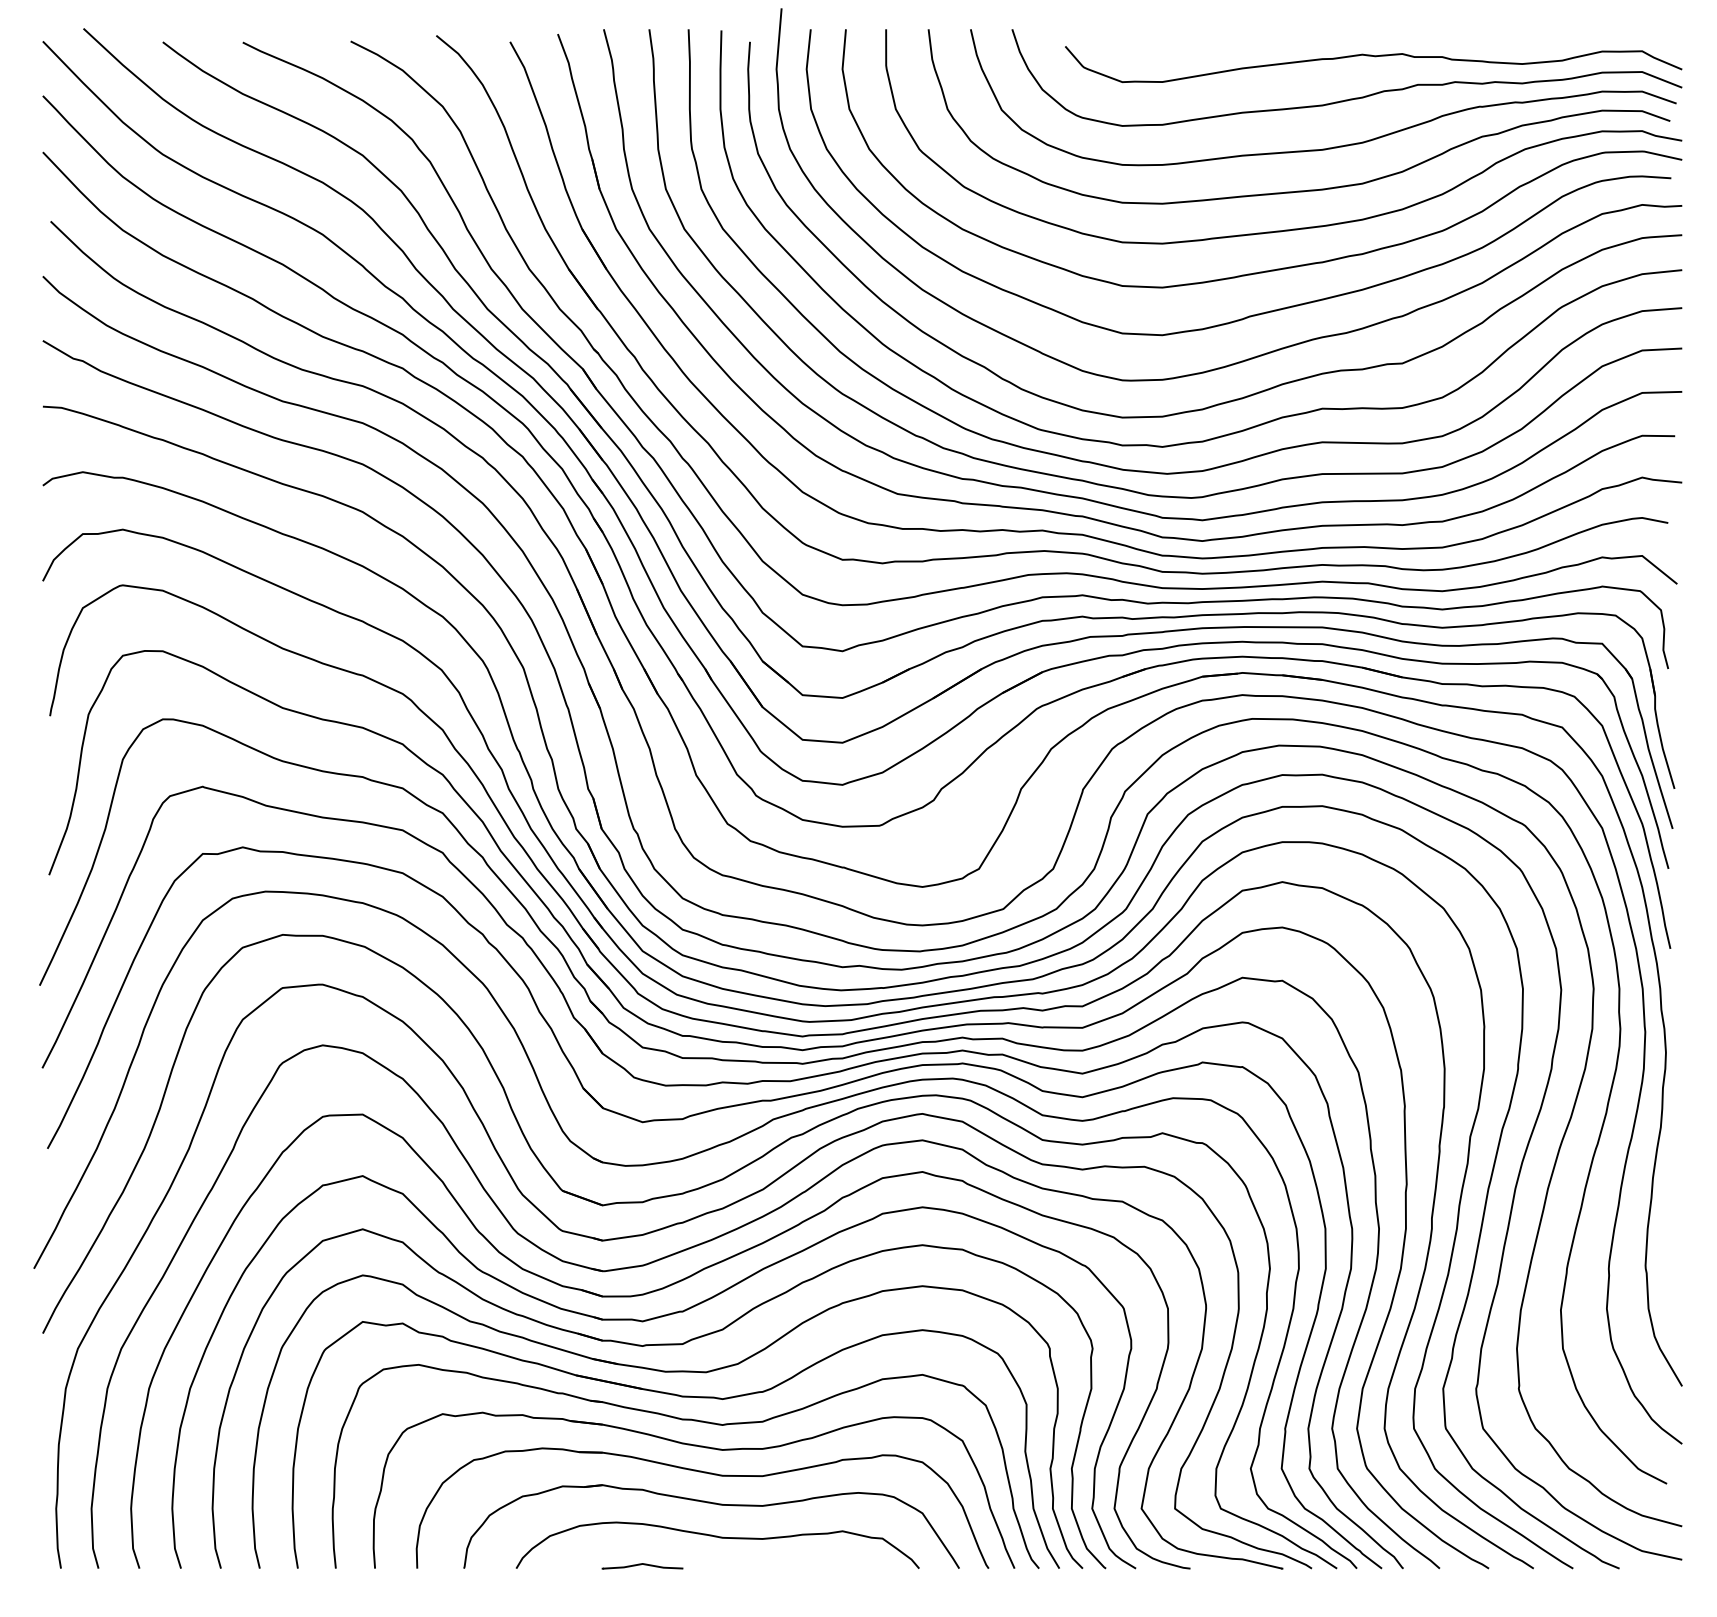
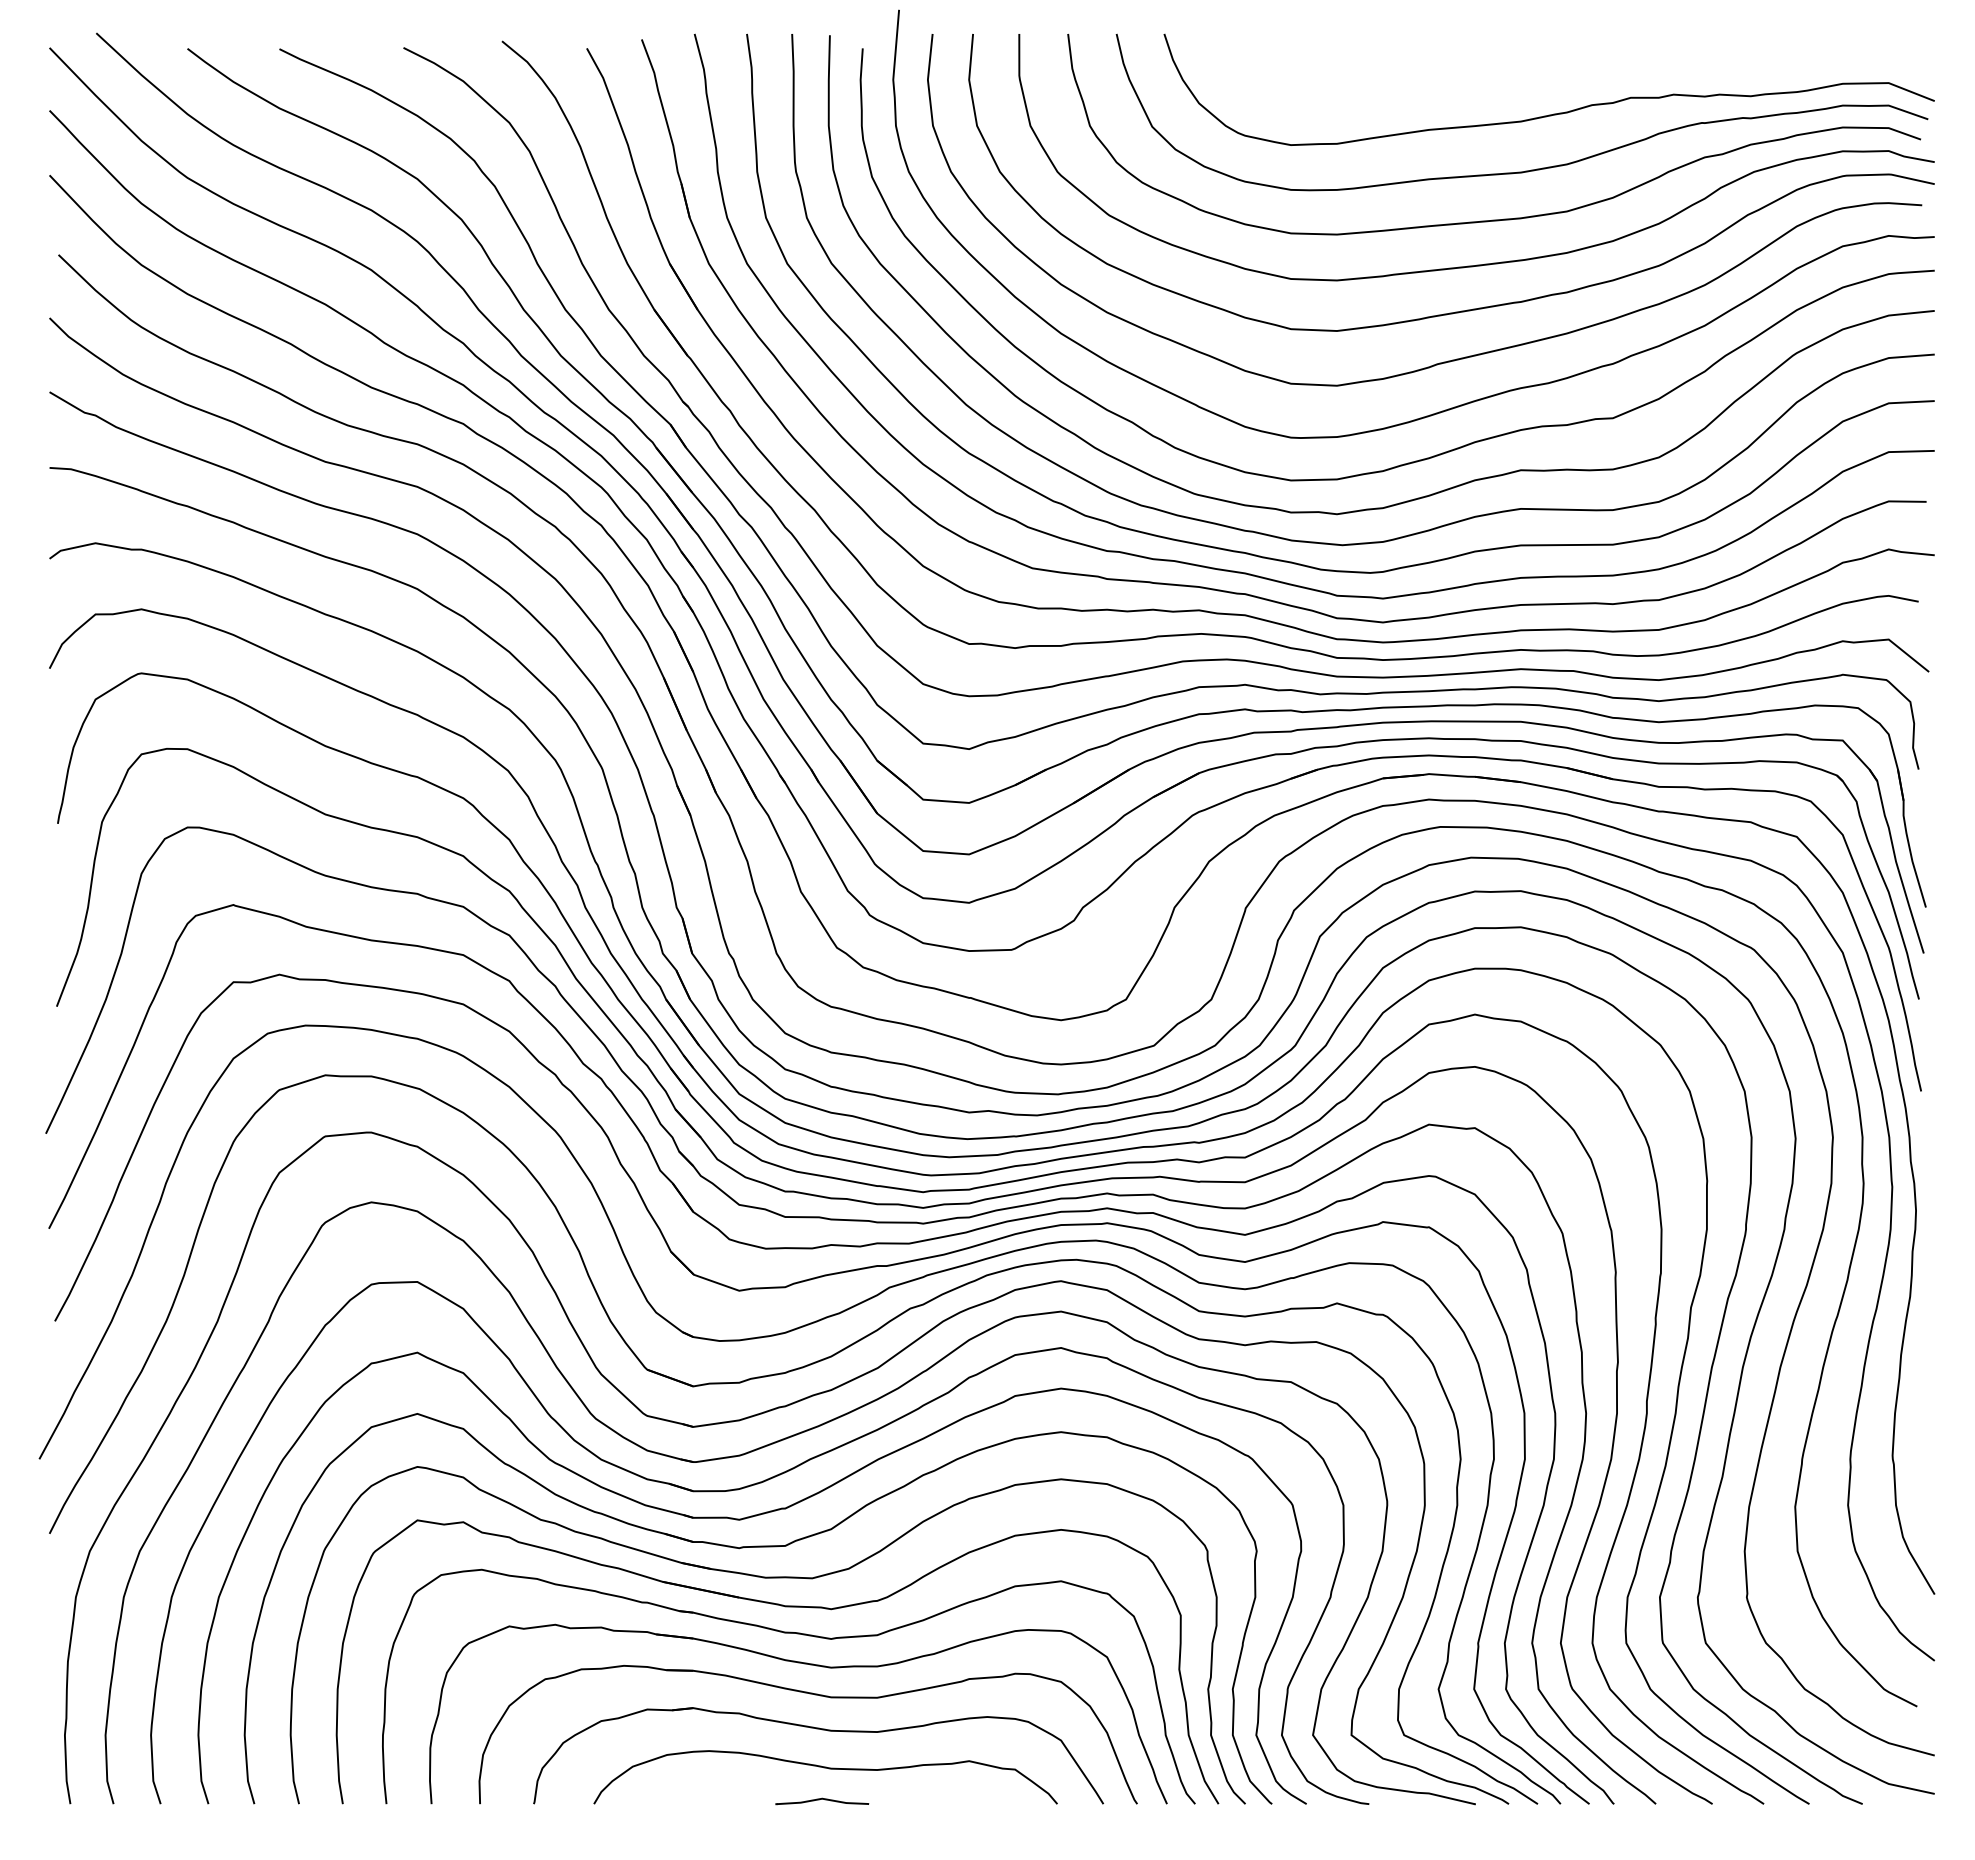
curve: (1373, 56) -> (1579, 65), removed
part: (642, 1566) -> (822, 1801), moved

